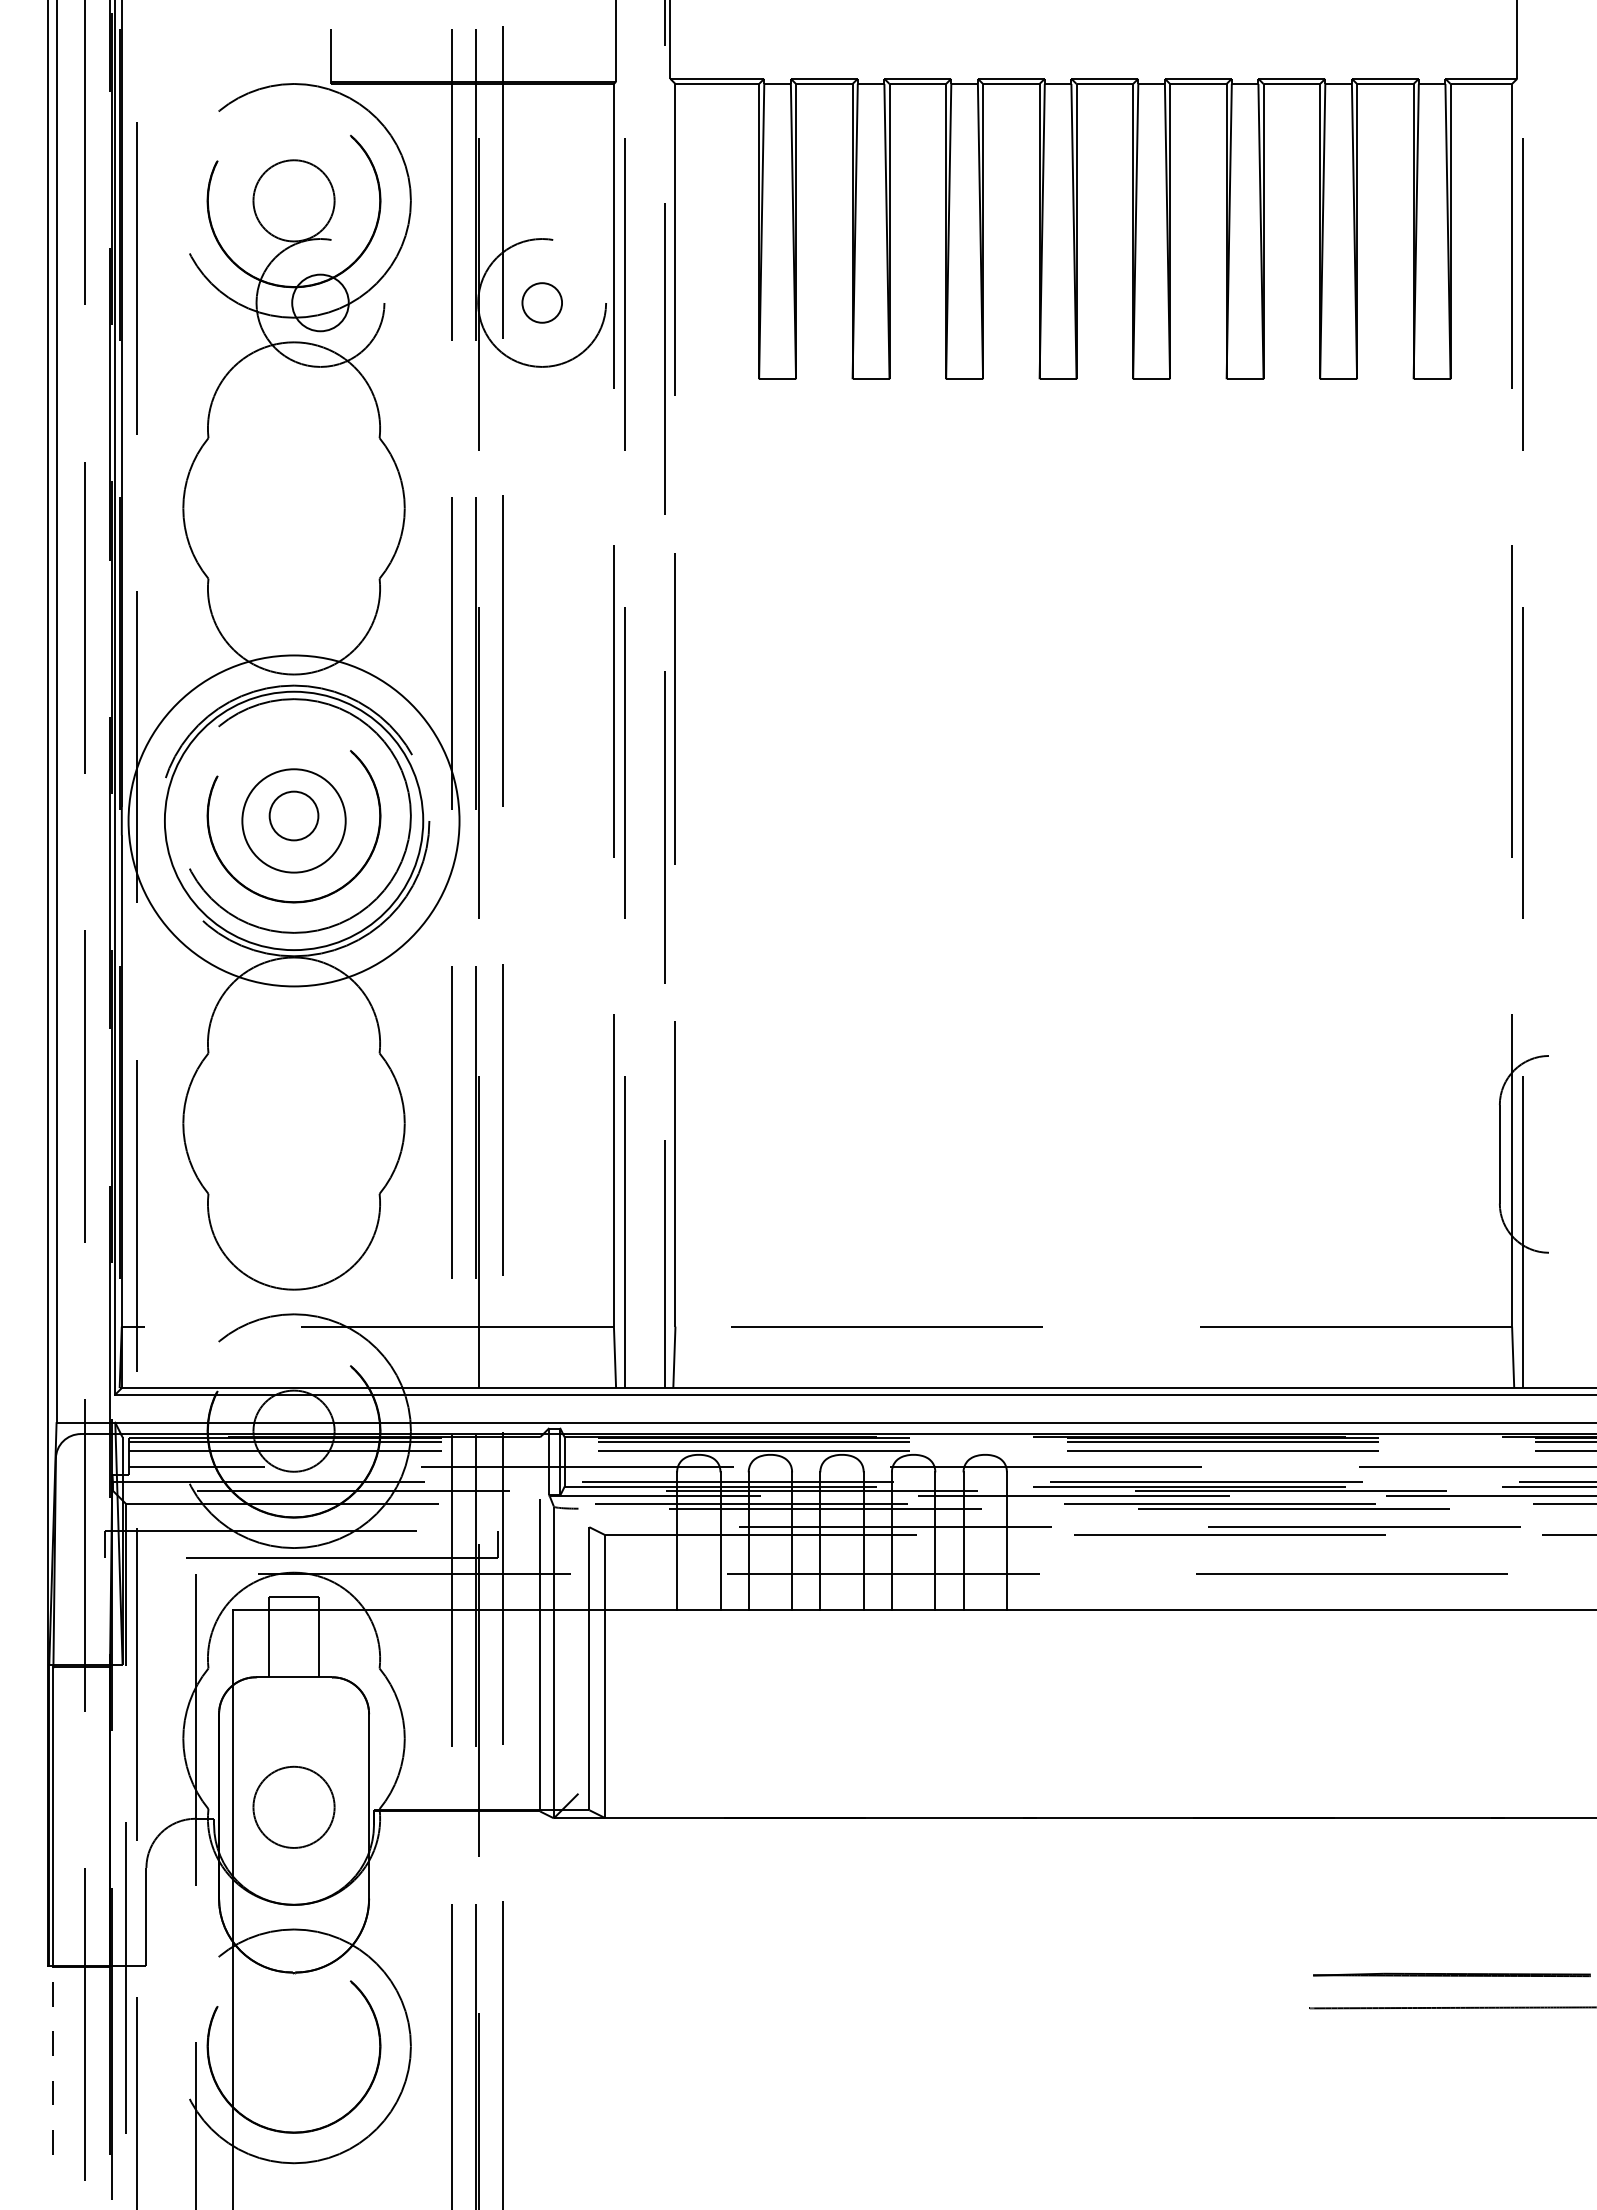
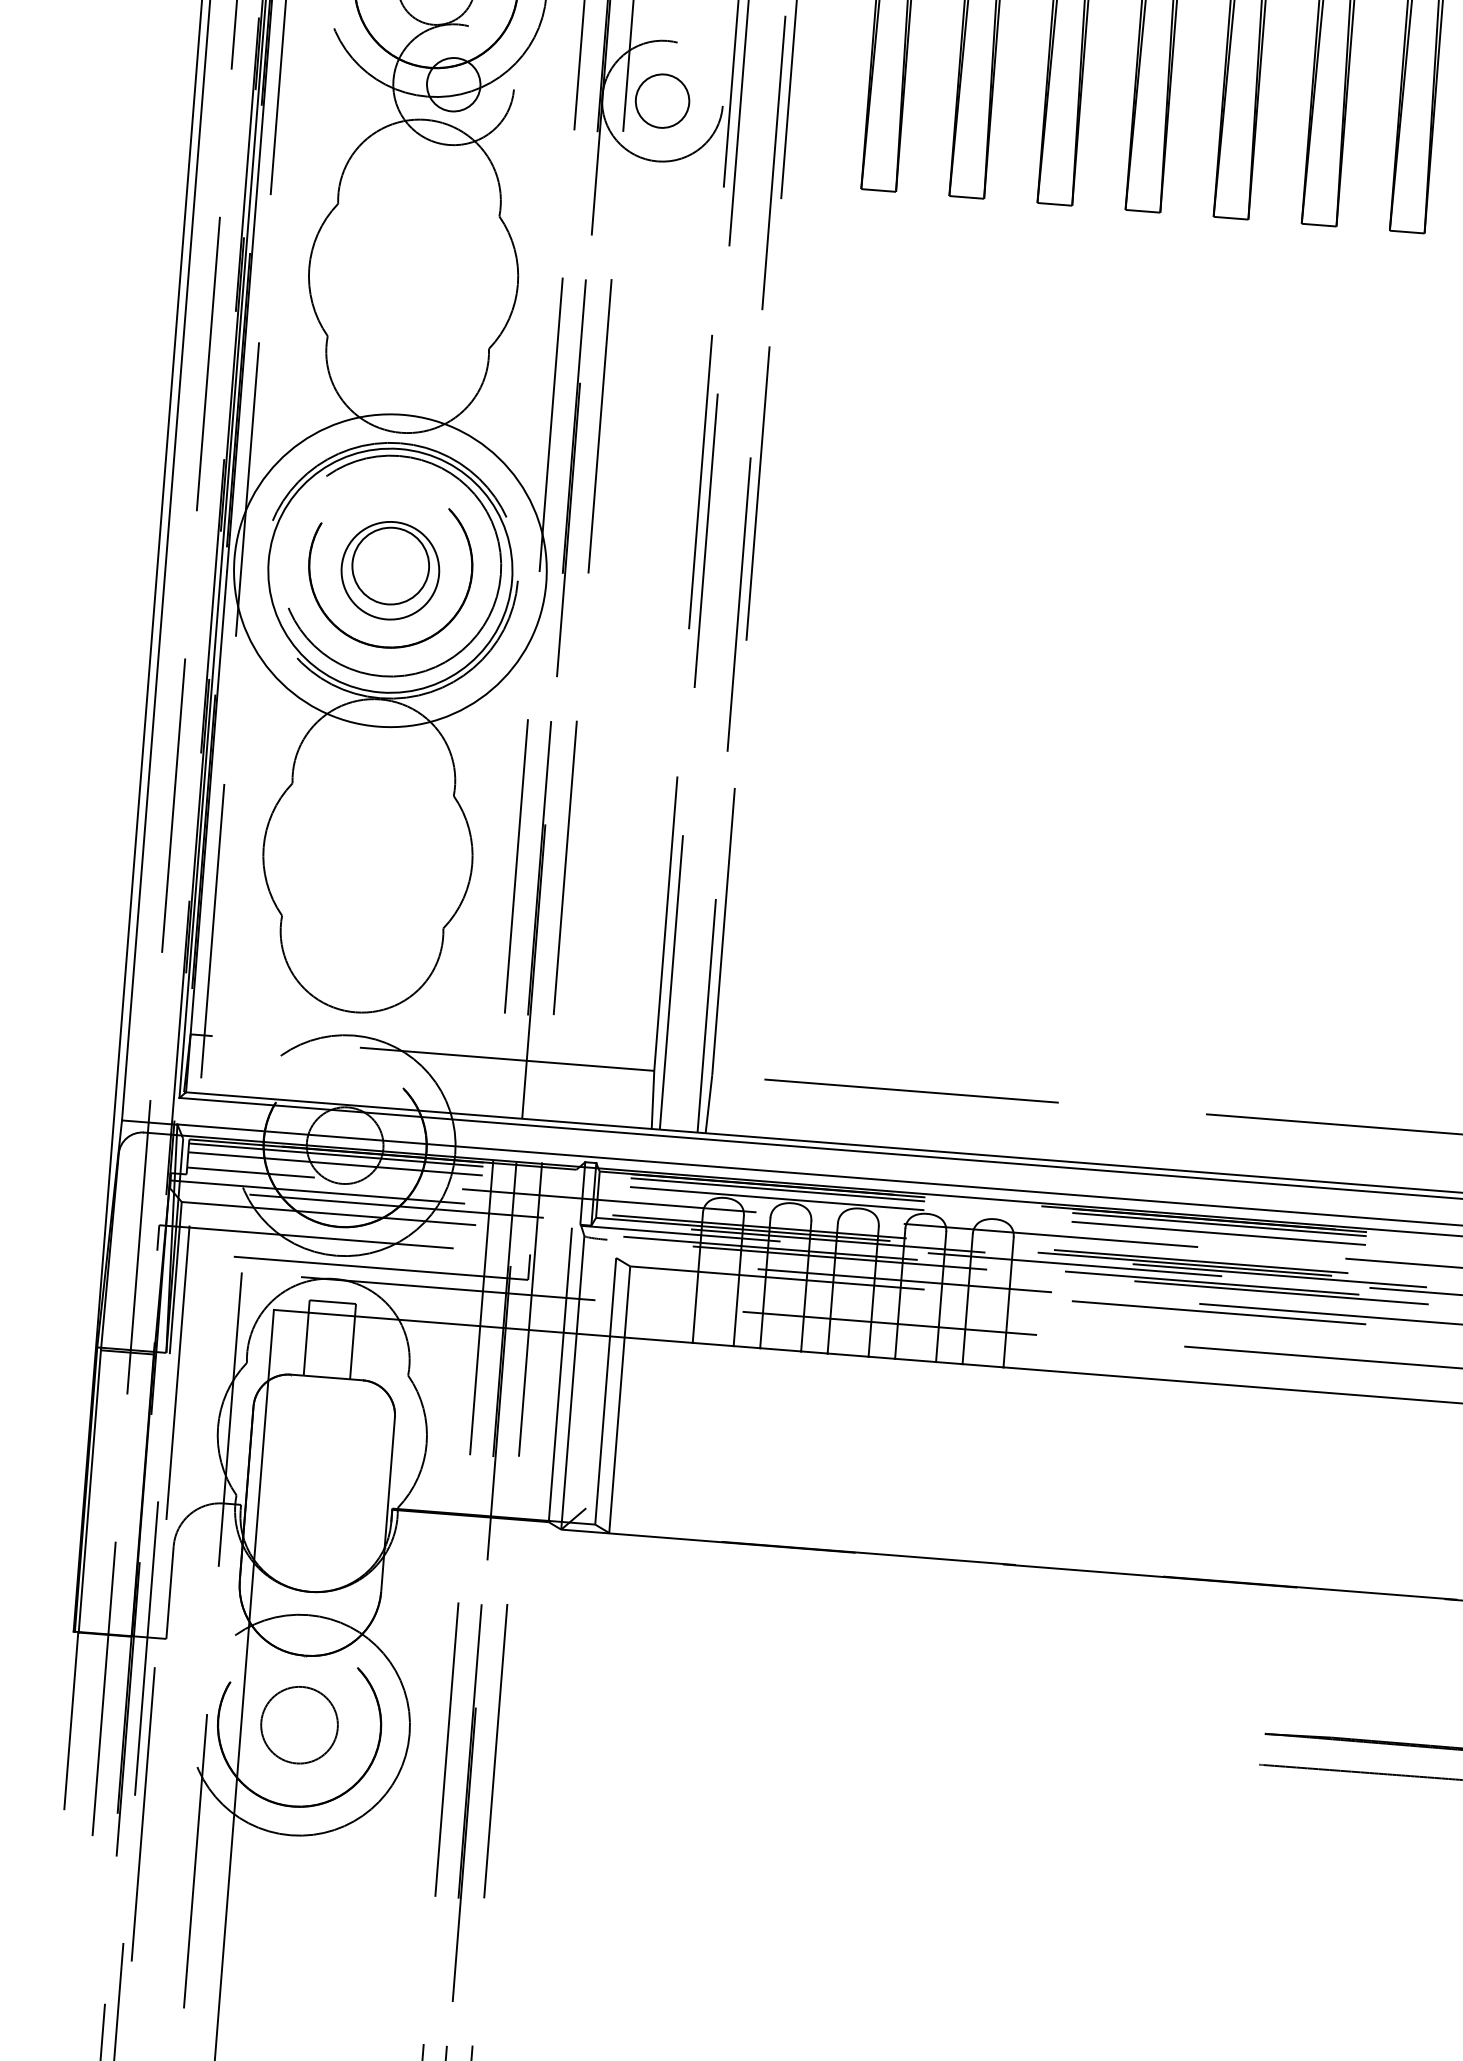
circle: (542, 302) -> (662, 100), size x1.43
circle: (293, 815) -> (390, 565), size x1.67
circle: (293, 1806) -> (299, 1724), moved
line: (52, 2060) -> (70, 1720), dashed -> solid

